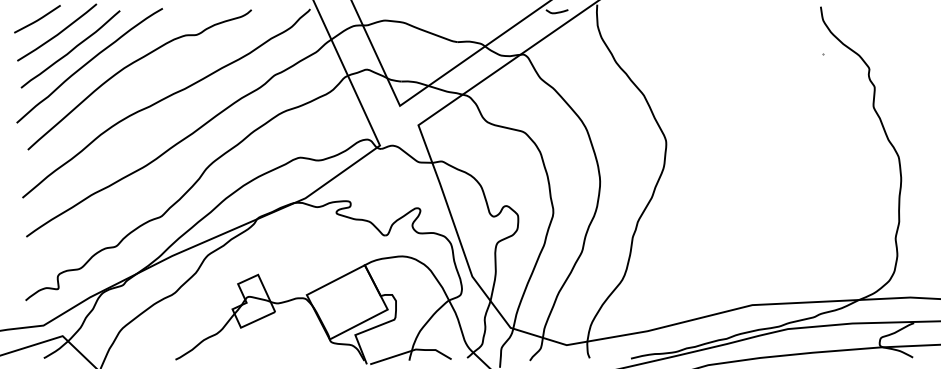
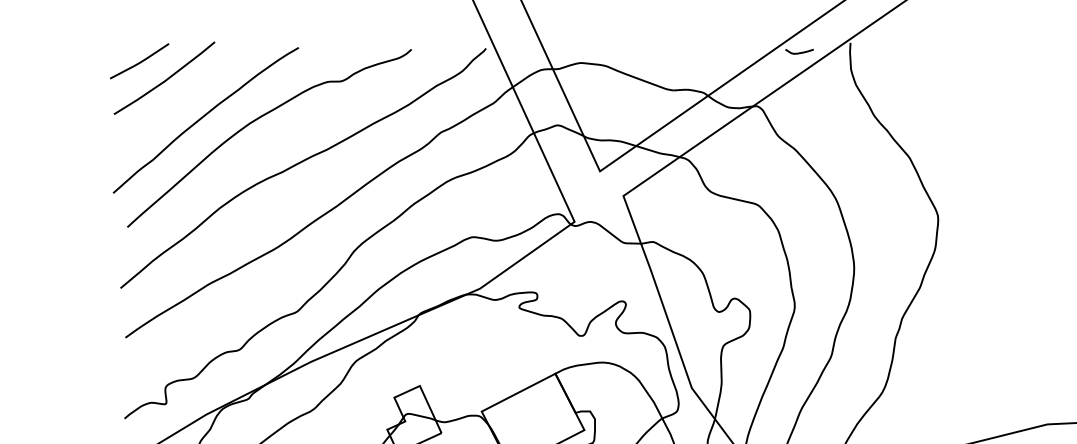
curve: (71, 49) -> (182, 99), removed

